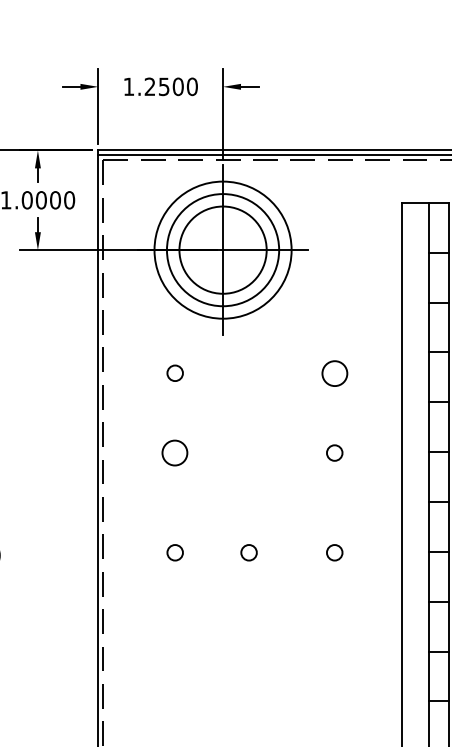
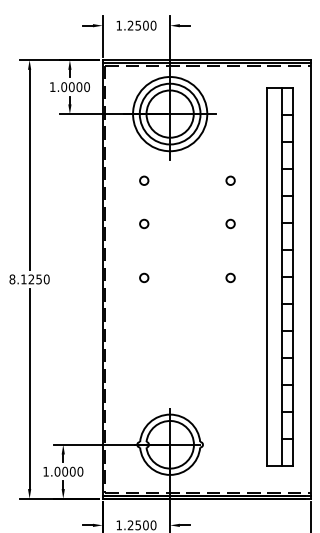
circle: (334, 372) -> (230, 180), size x0.62
circle: (175, 452) -> (144, 223), size x0.62
circle: (249, 551) -> (184, 277), removed

